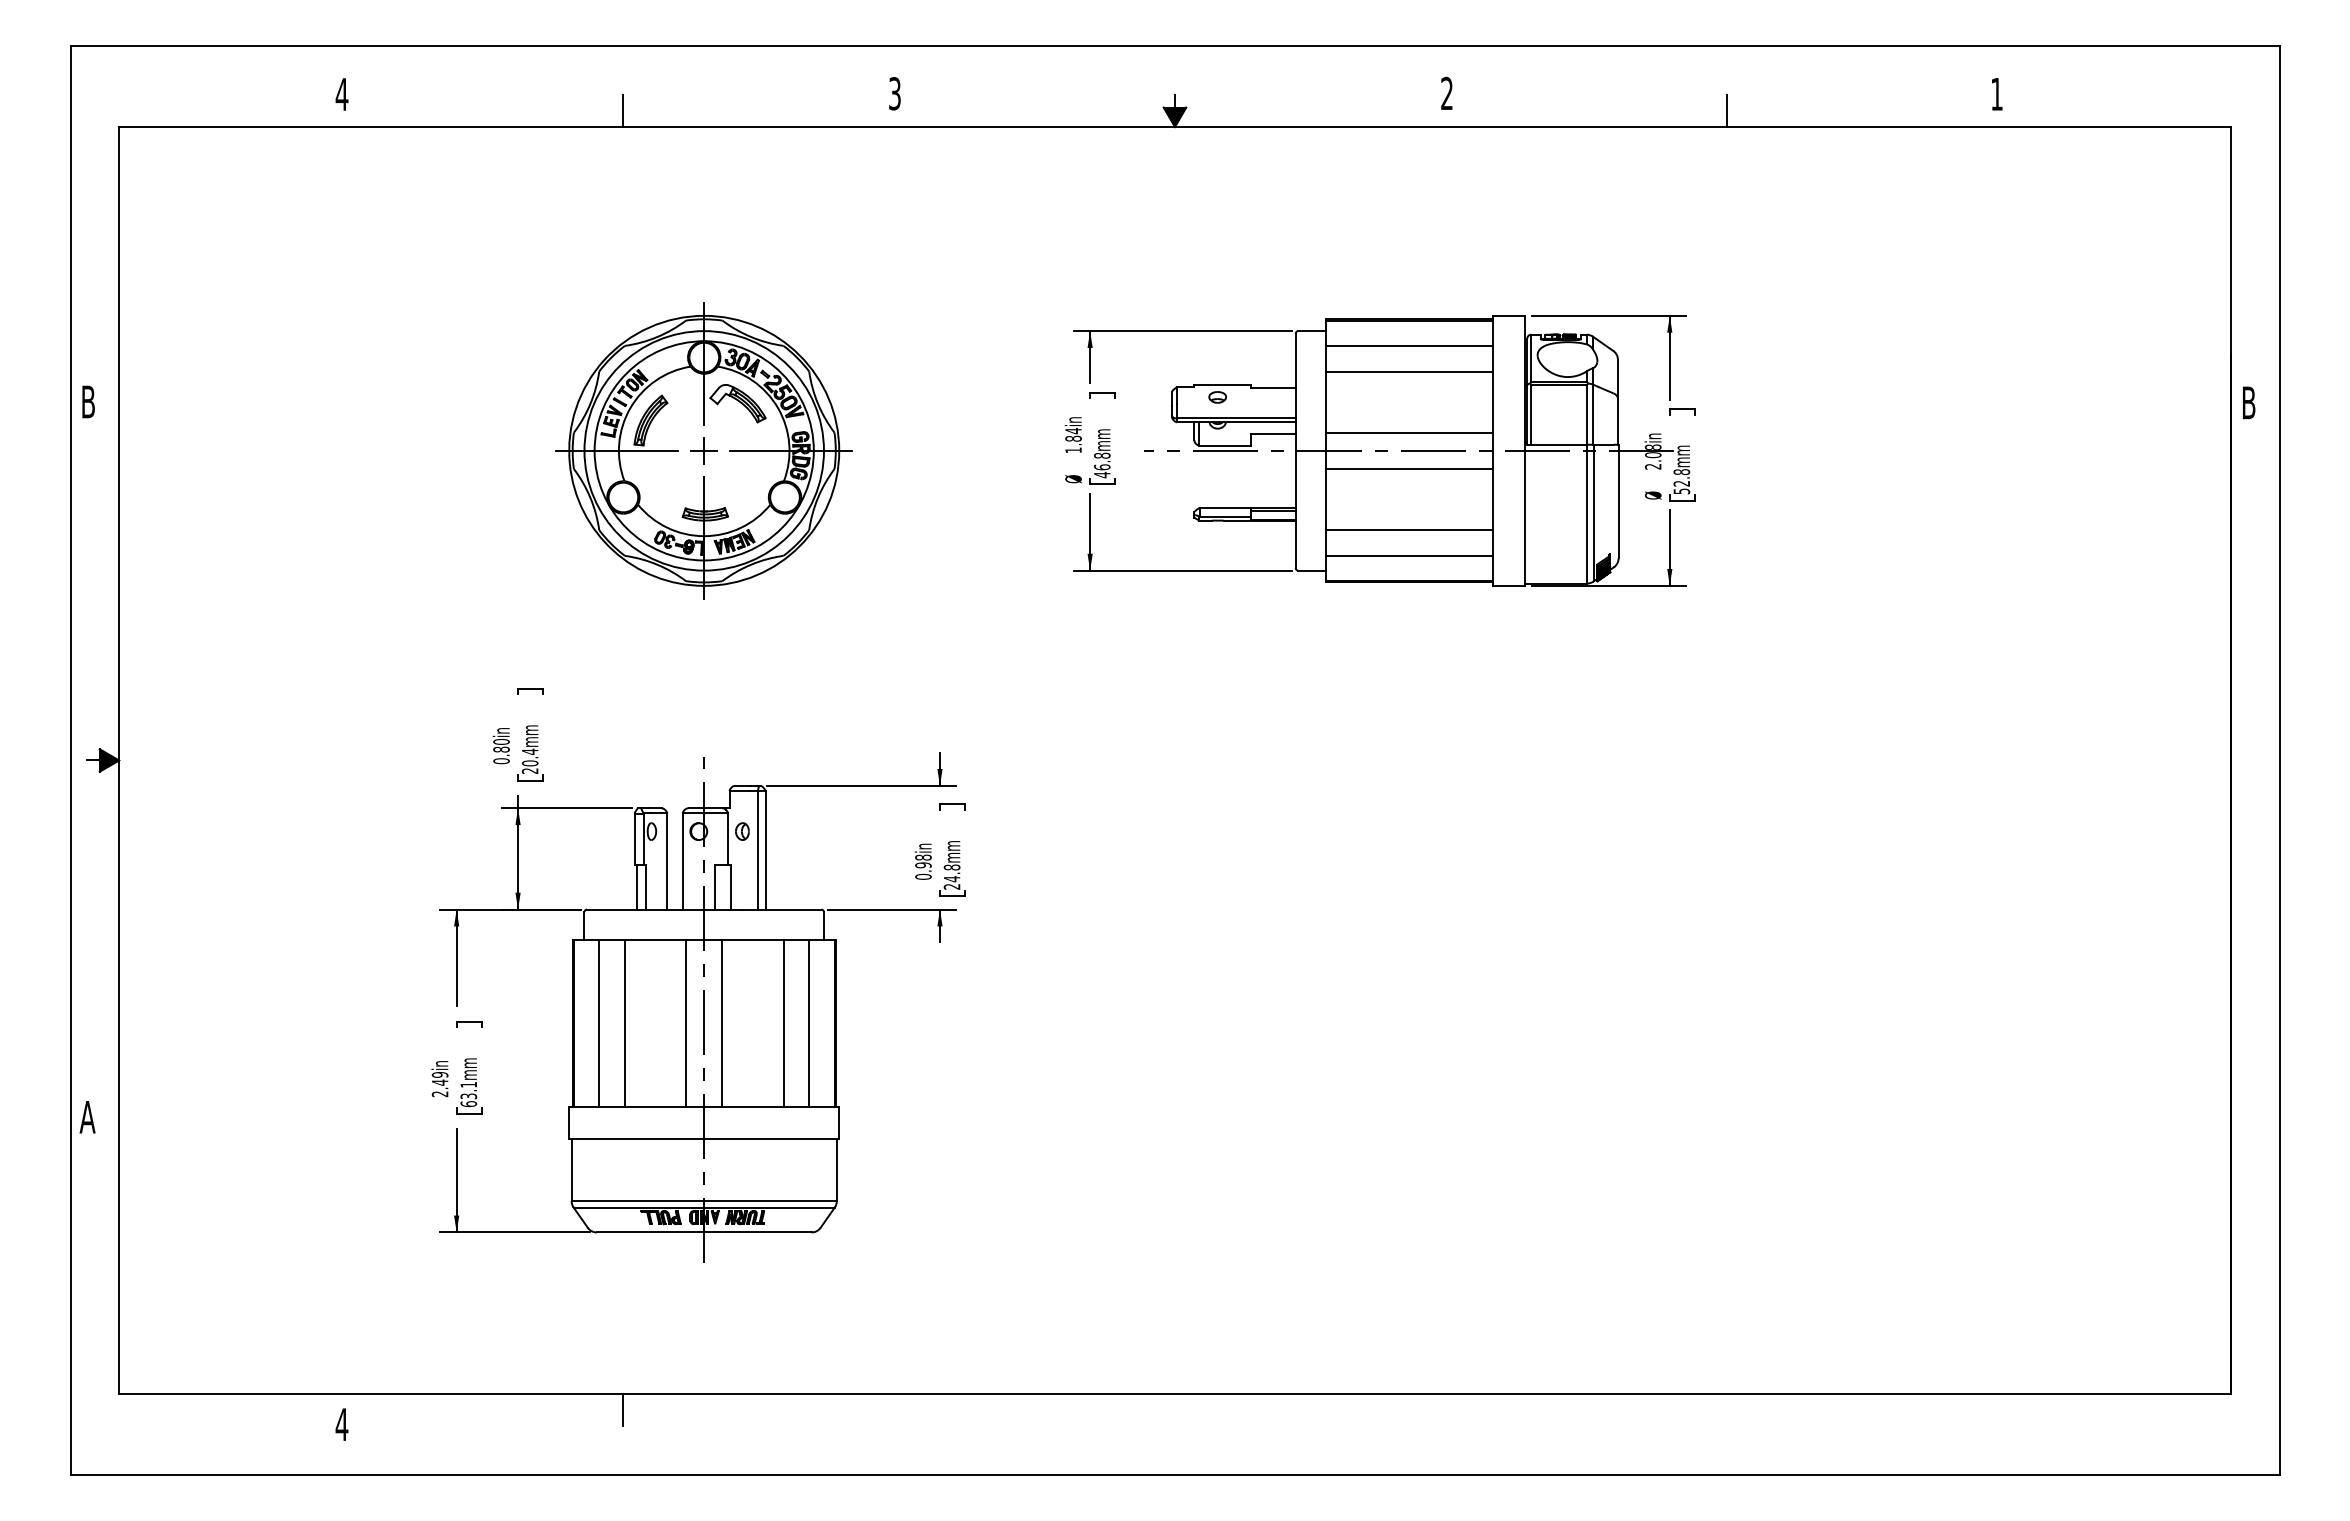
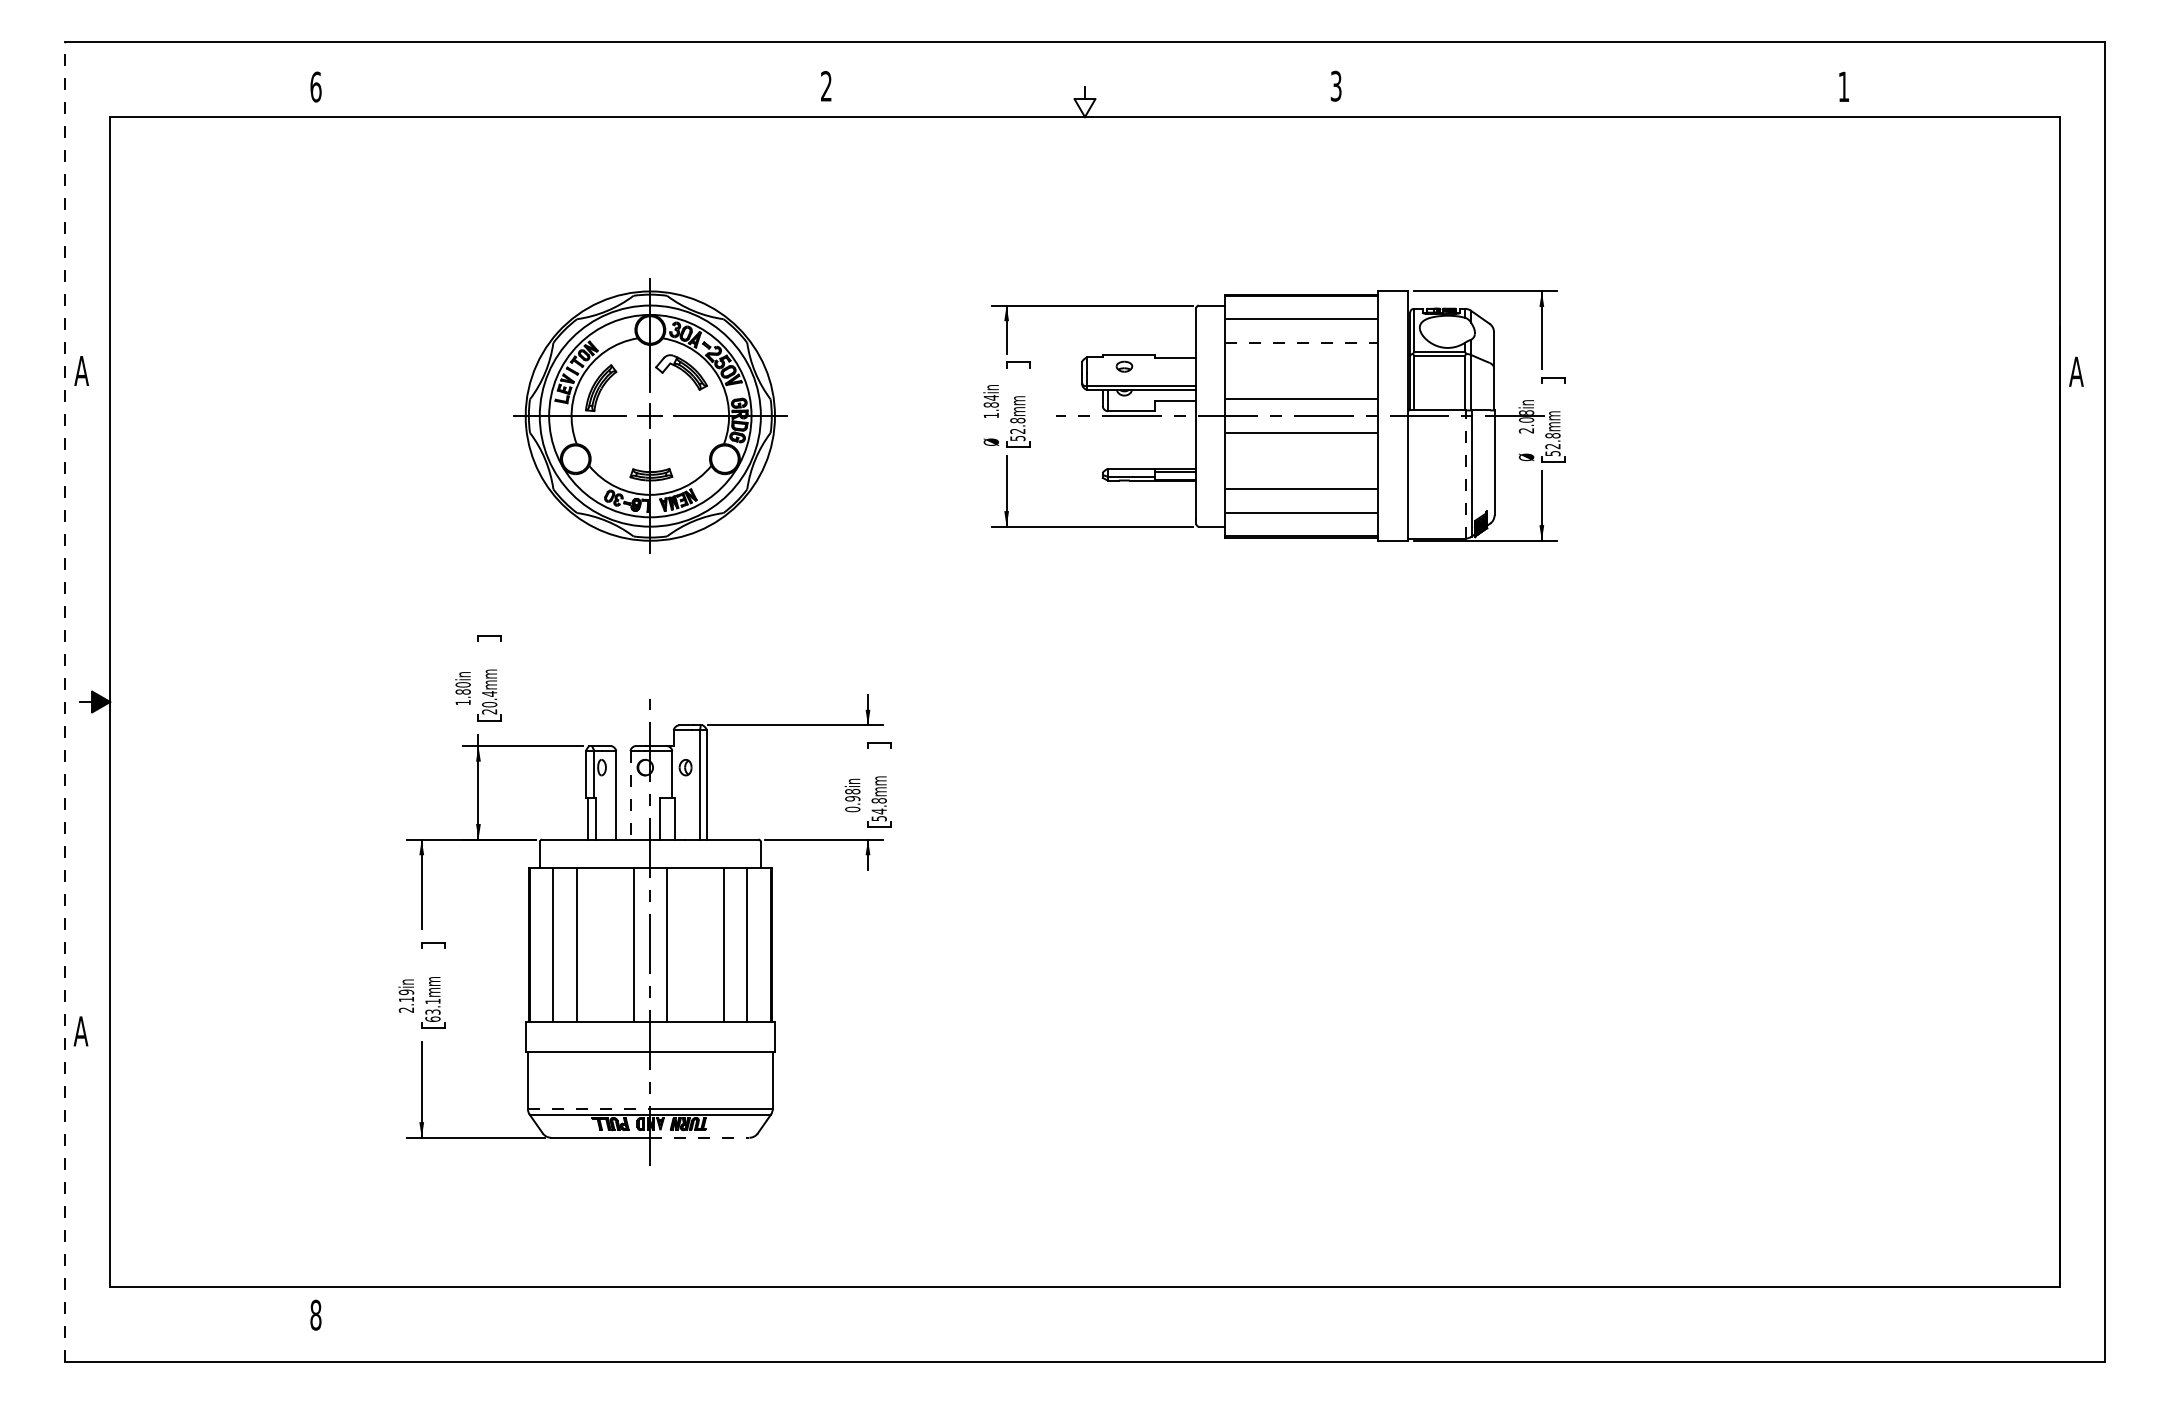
text: (894, 93) -> (826, 86), 3 -> 2
text: (1446, 93) -> (1335, 86), 2 -> 3
text: (341, 94) -> (315, 87), 4 -> 6
line: (622, 110) -> (574, 101), removed
line: (1727, 110) -> (1595, 101), removed
fill: (1174, 117) -> (1084, 108), removed
line: (1409, 371) -> (1301, 342), solid -> dashed
text: (88, 401) -> (81, 370), B -> A
text: (2248, 402) -> (2076, 371), B -> A
text: (1102, 471) -> (1018, 435), 46.8mm -> 52.8mm
line: (1587, 513) -> (1465, 473), solid -> dashed
line: (70, 760) -> (65, 702), solid -> dashed
text: (501, 761) -> (463, 702), 0.80in -> 1.80in
line: (682, 862) -> (630, 796), solid -> dashed
text: (951, 886) -> (878, 818), 24.8mm -> 54.8mm
text: (440, 1082) -> (406, 999), 2.49in -> 2.19in
line: (638, 1201) -> (589, 1109), solid -> dashed
line: (757, 1232) -> (699, 1137), solid -> dashed
line: (622, 1409) -> (574, 1301), removed
text: (341, 1424) -> (315, 1315), 4 -> 8

